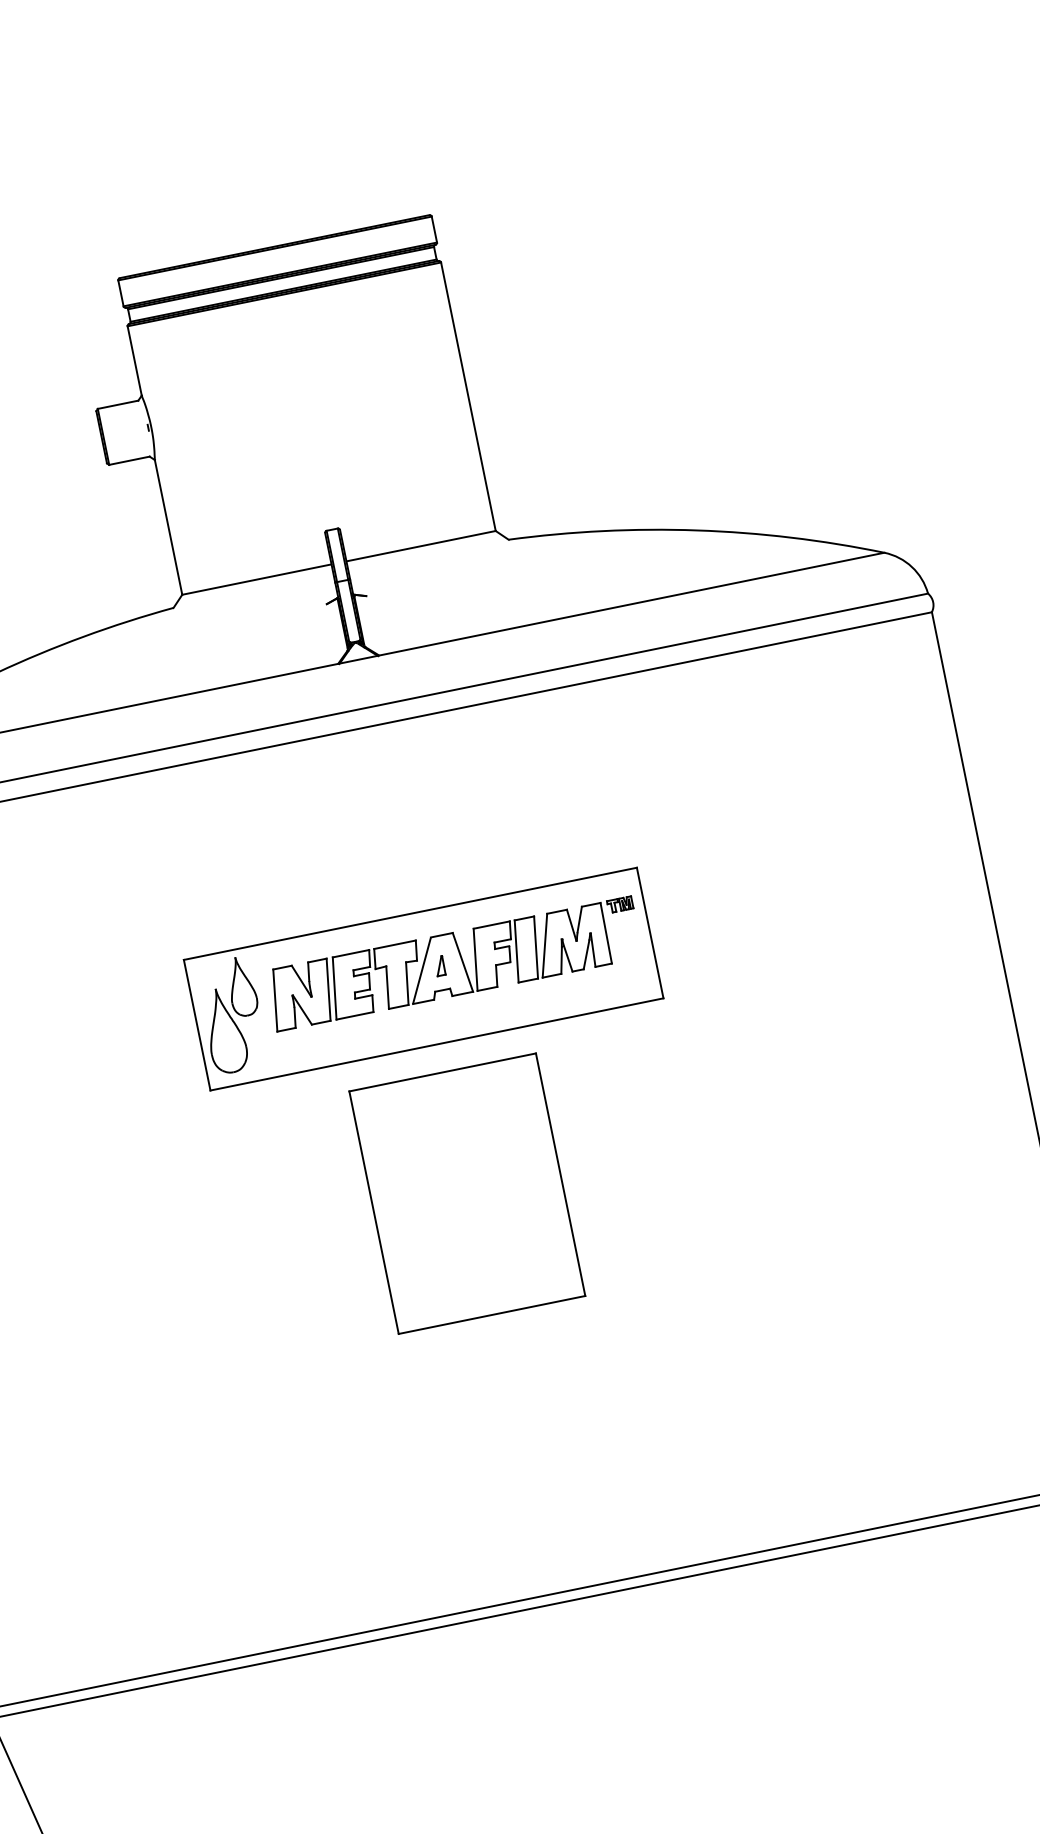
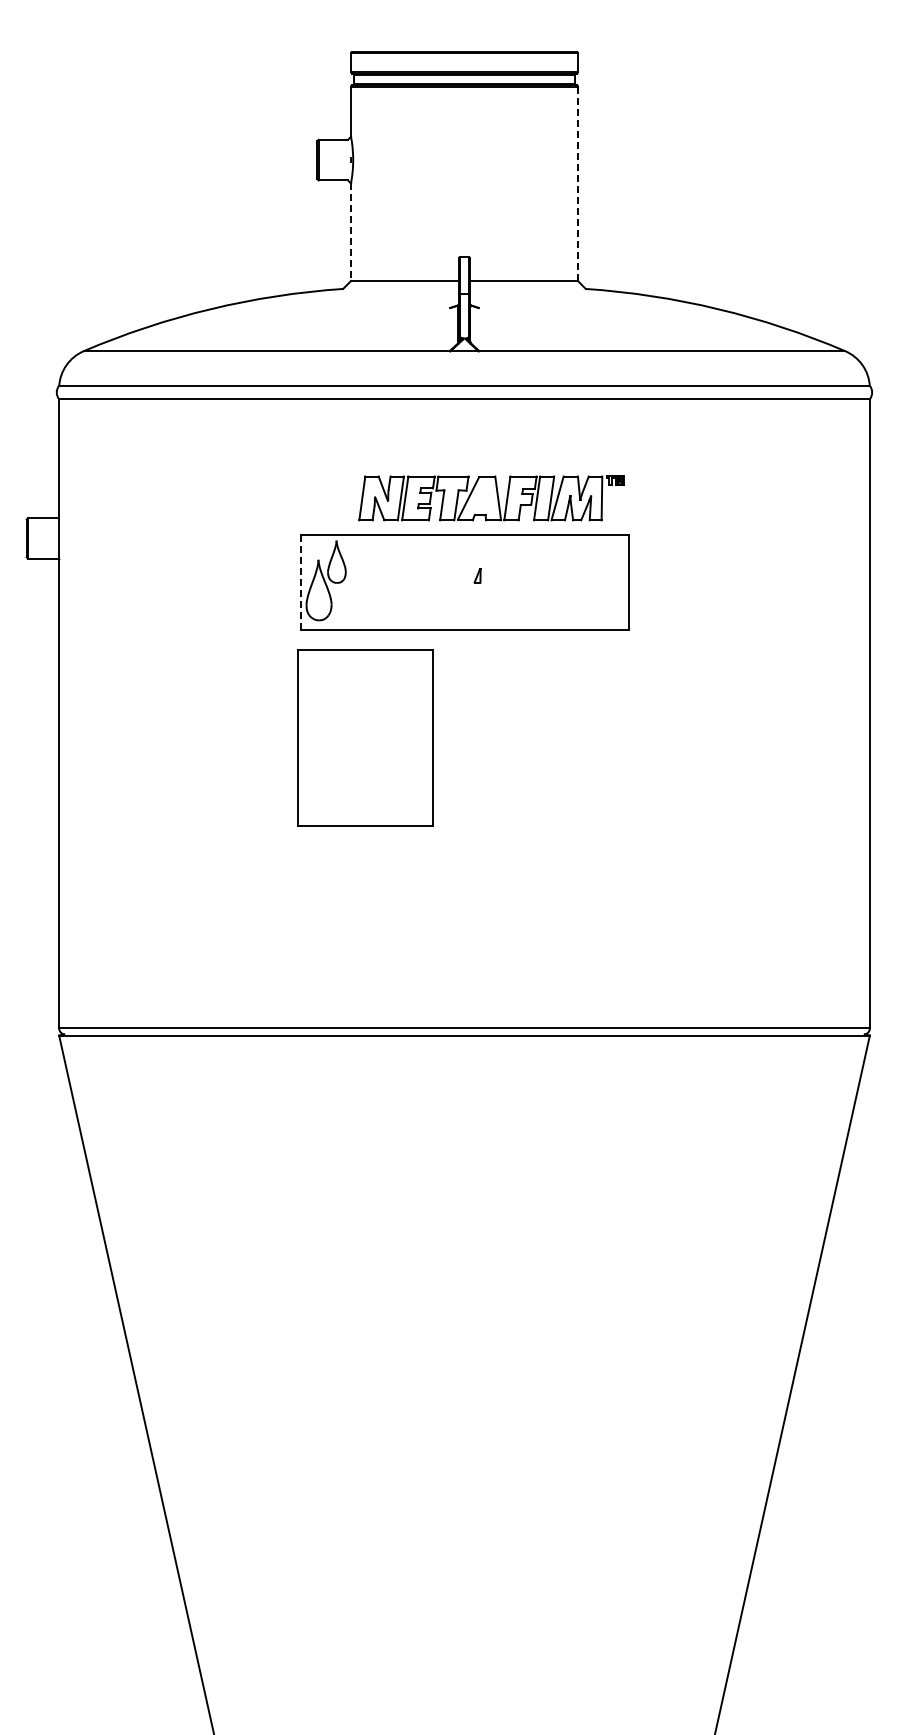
line: (468, 396) -> (578, 183), solid -> dashed
line: (169, 527) -> (351, 232), solid -> dashed
part: (453, 964) -> (491, 498), moved
line: (197, 1026) -> (300, 583), solid -> dashed
part: (467, 1193) -> (365, 737), moved

